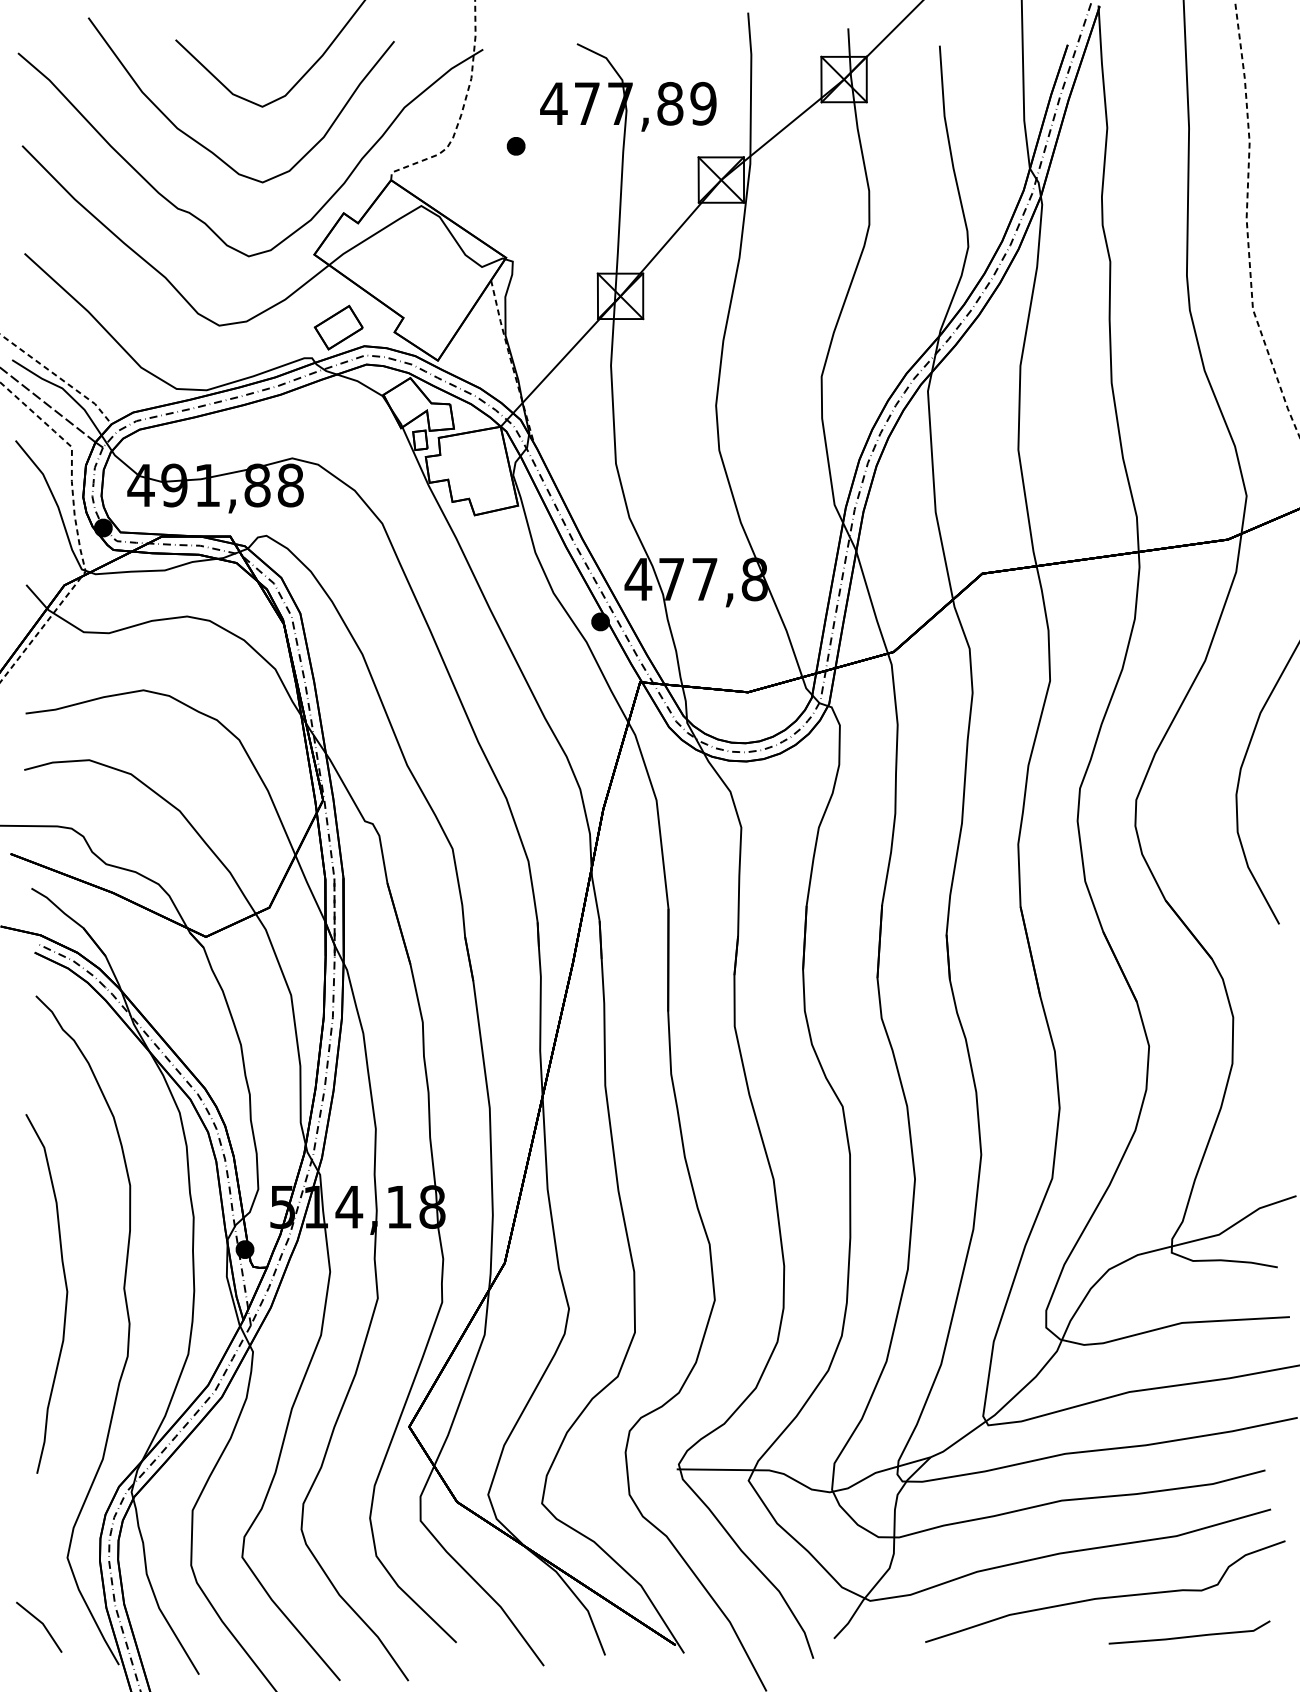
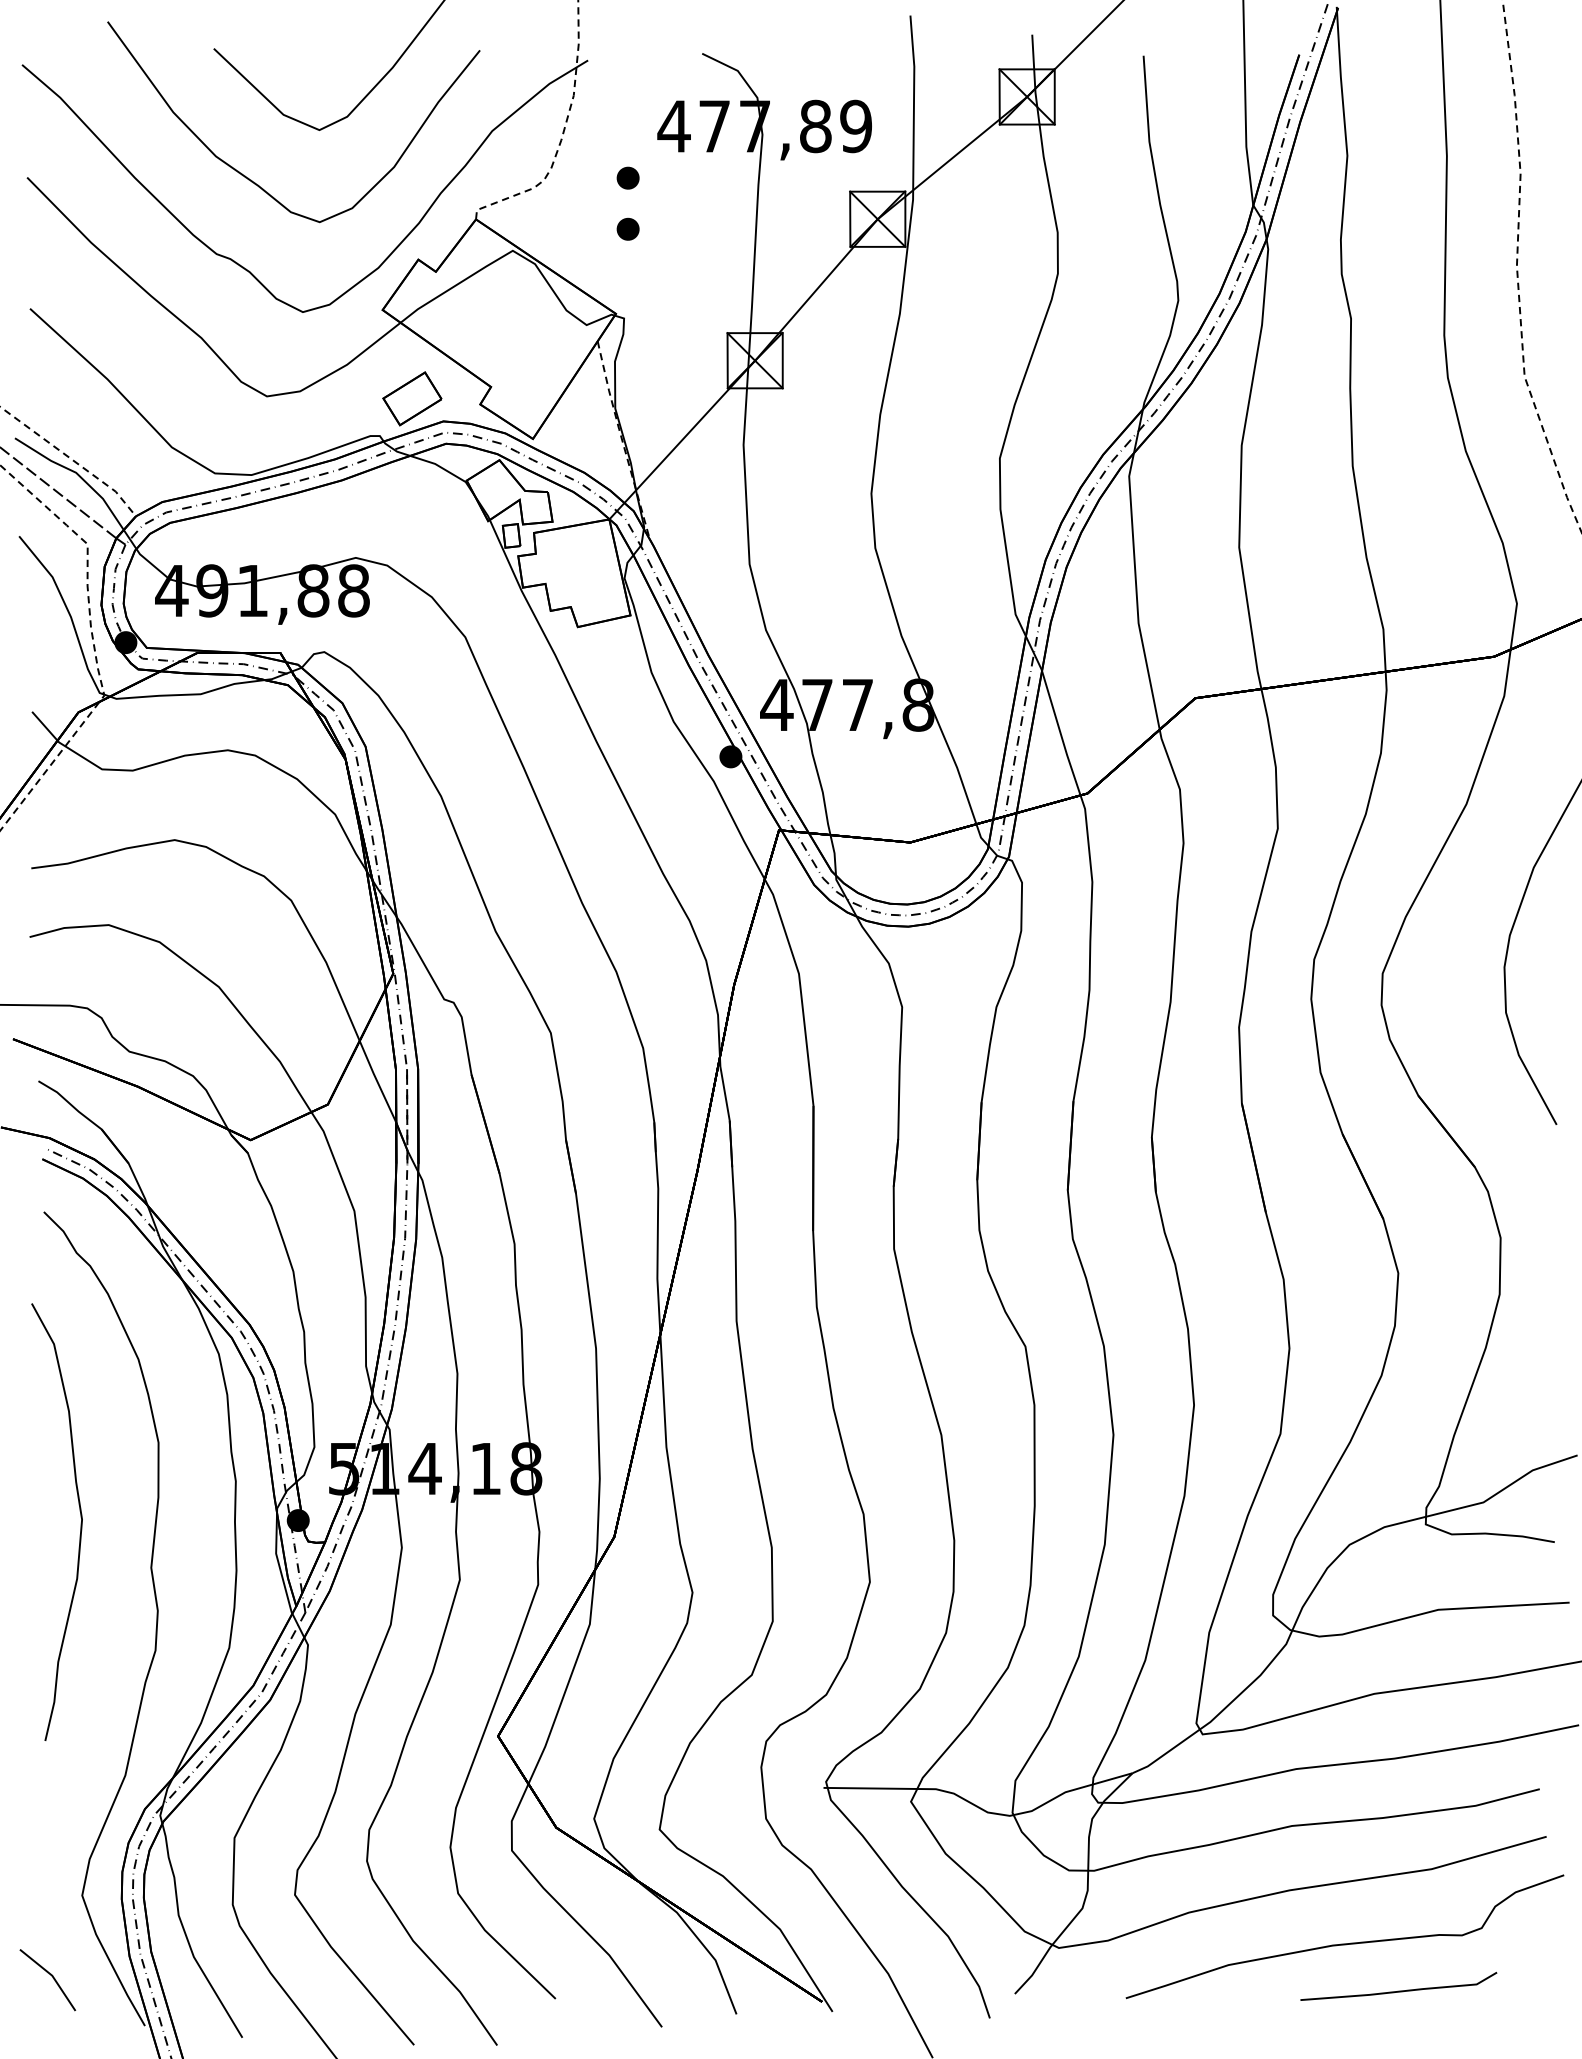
part: (515, 188) -> (627, 229), added
curve: (65, 1288) -> (79, 1515), moved
line: (1189, 1635) -> (1398, 1990), moved

